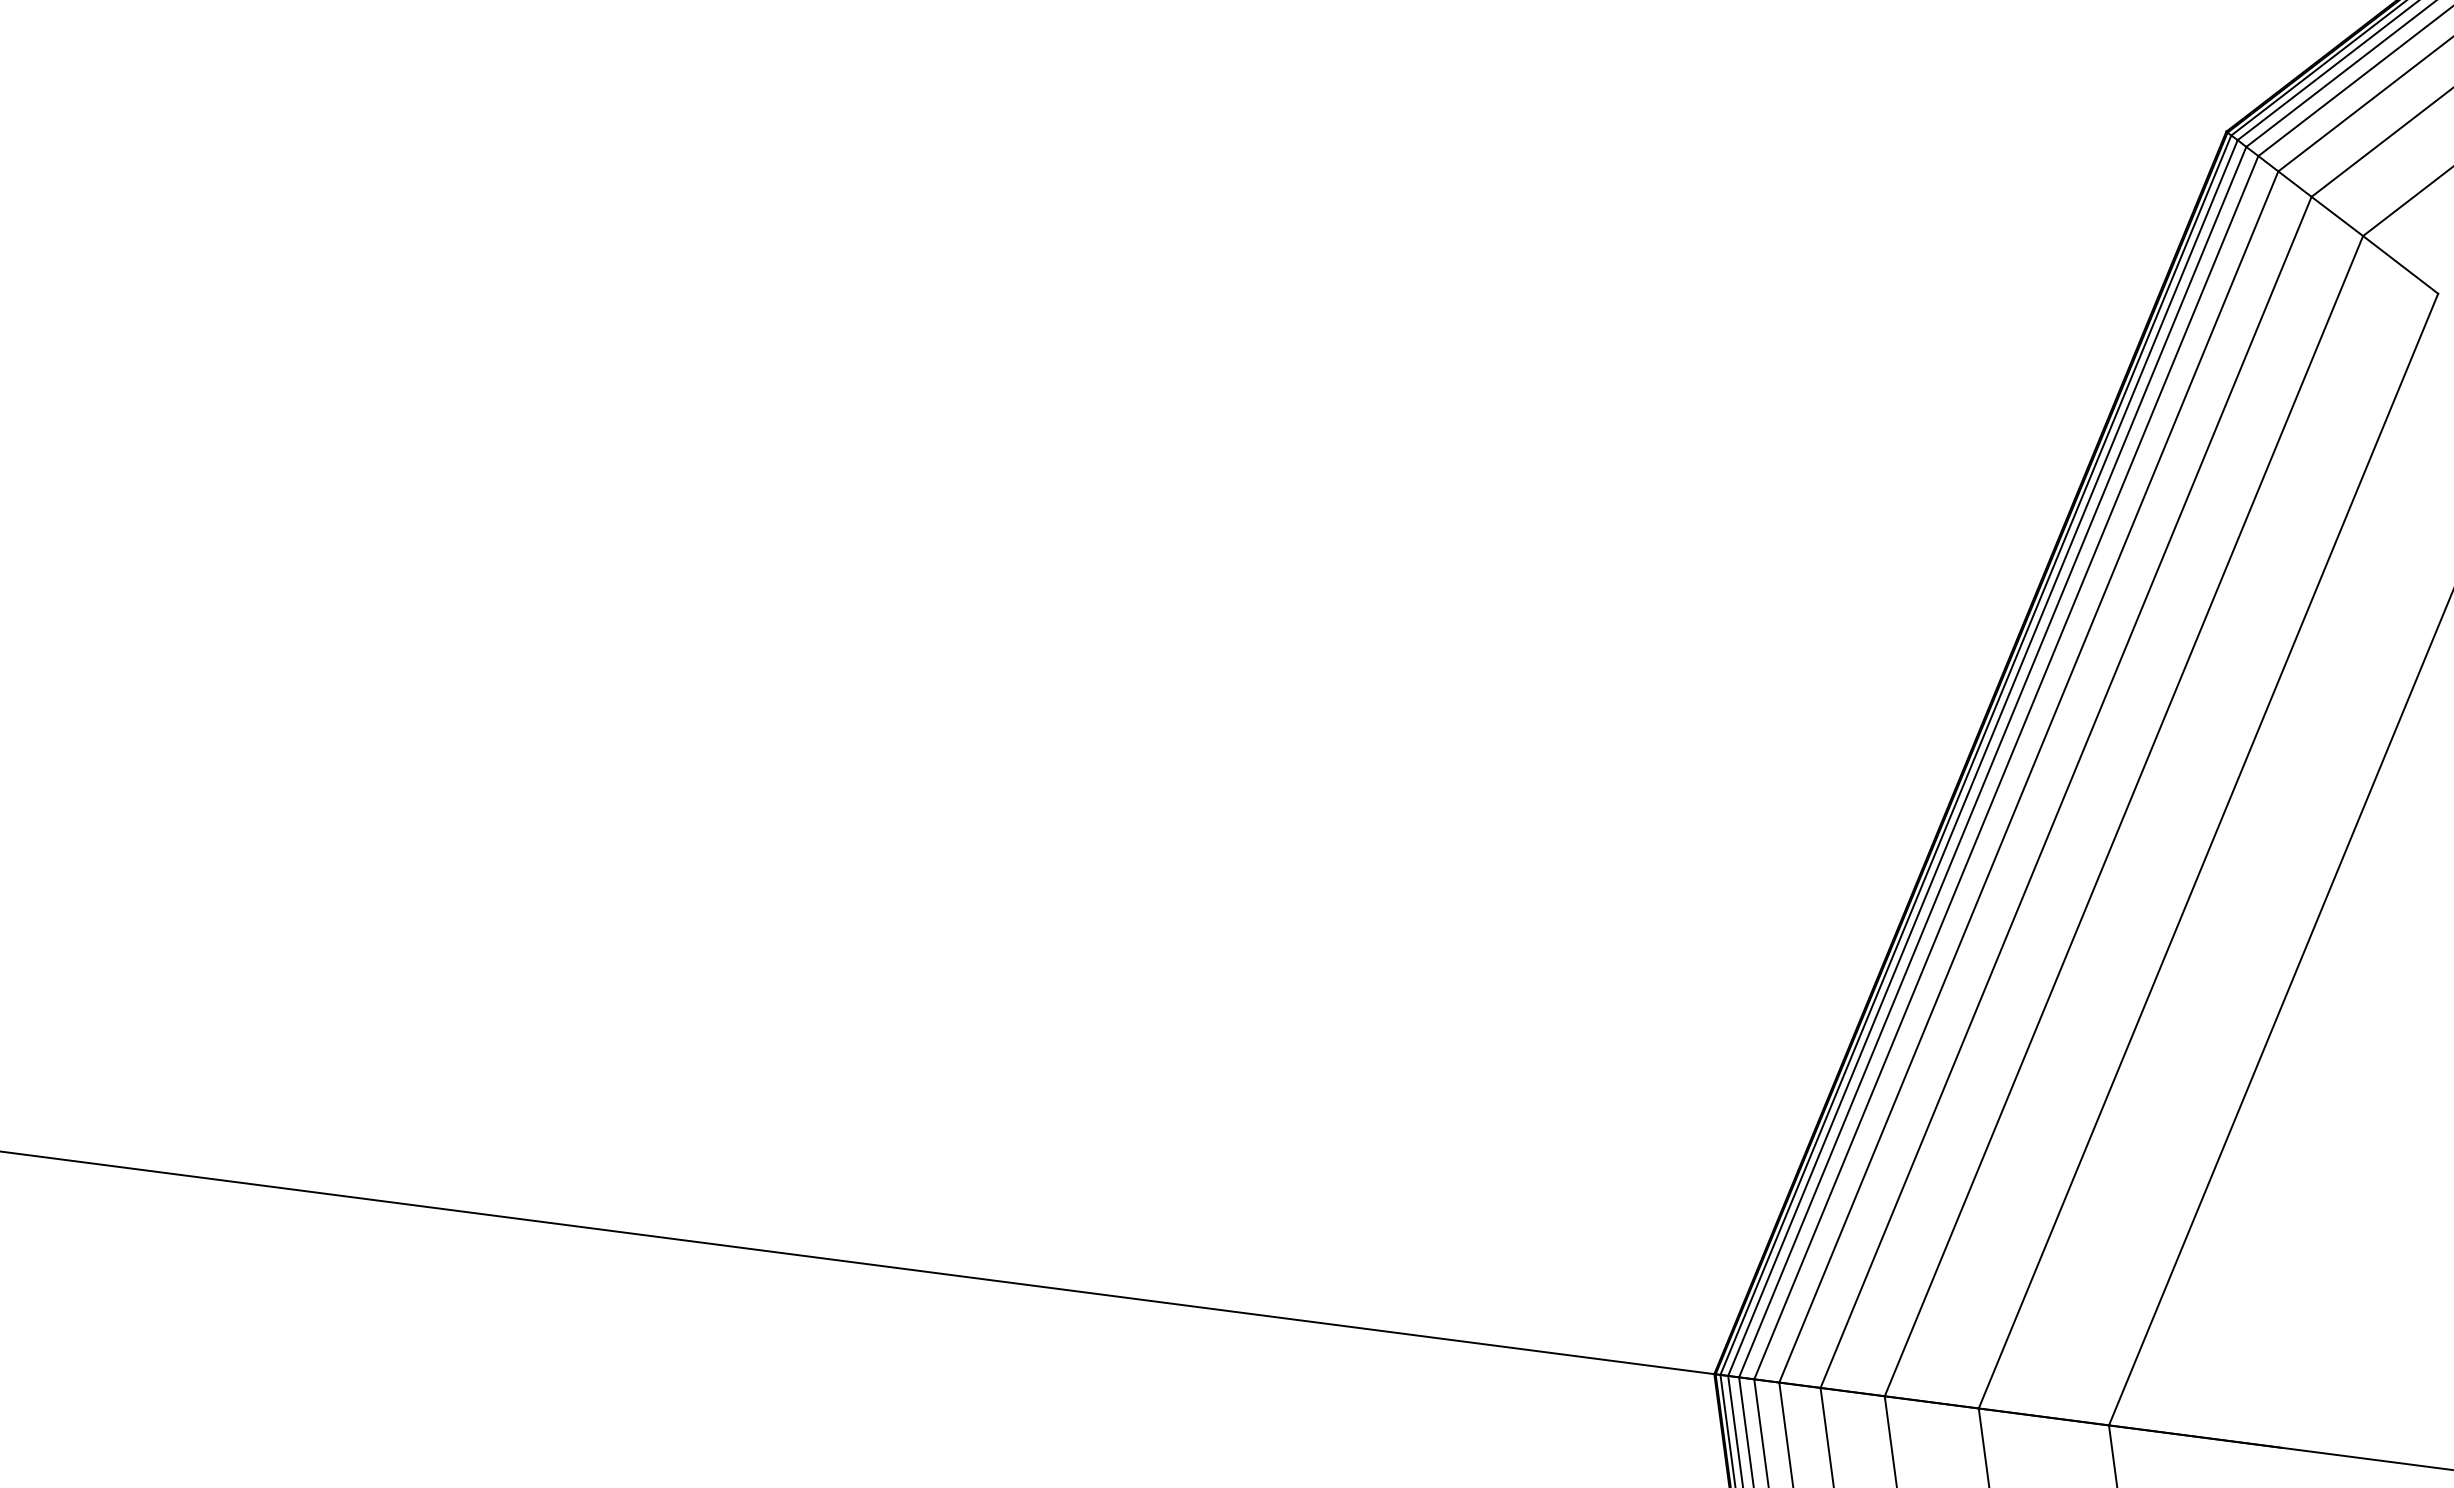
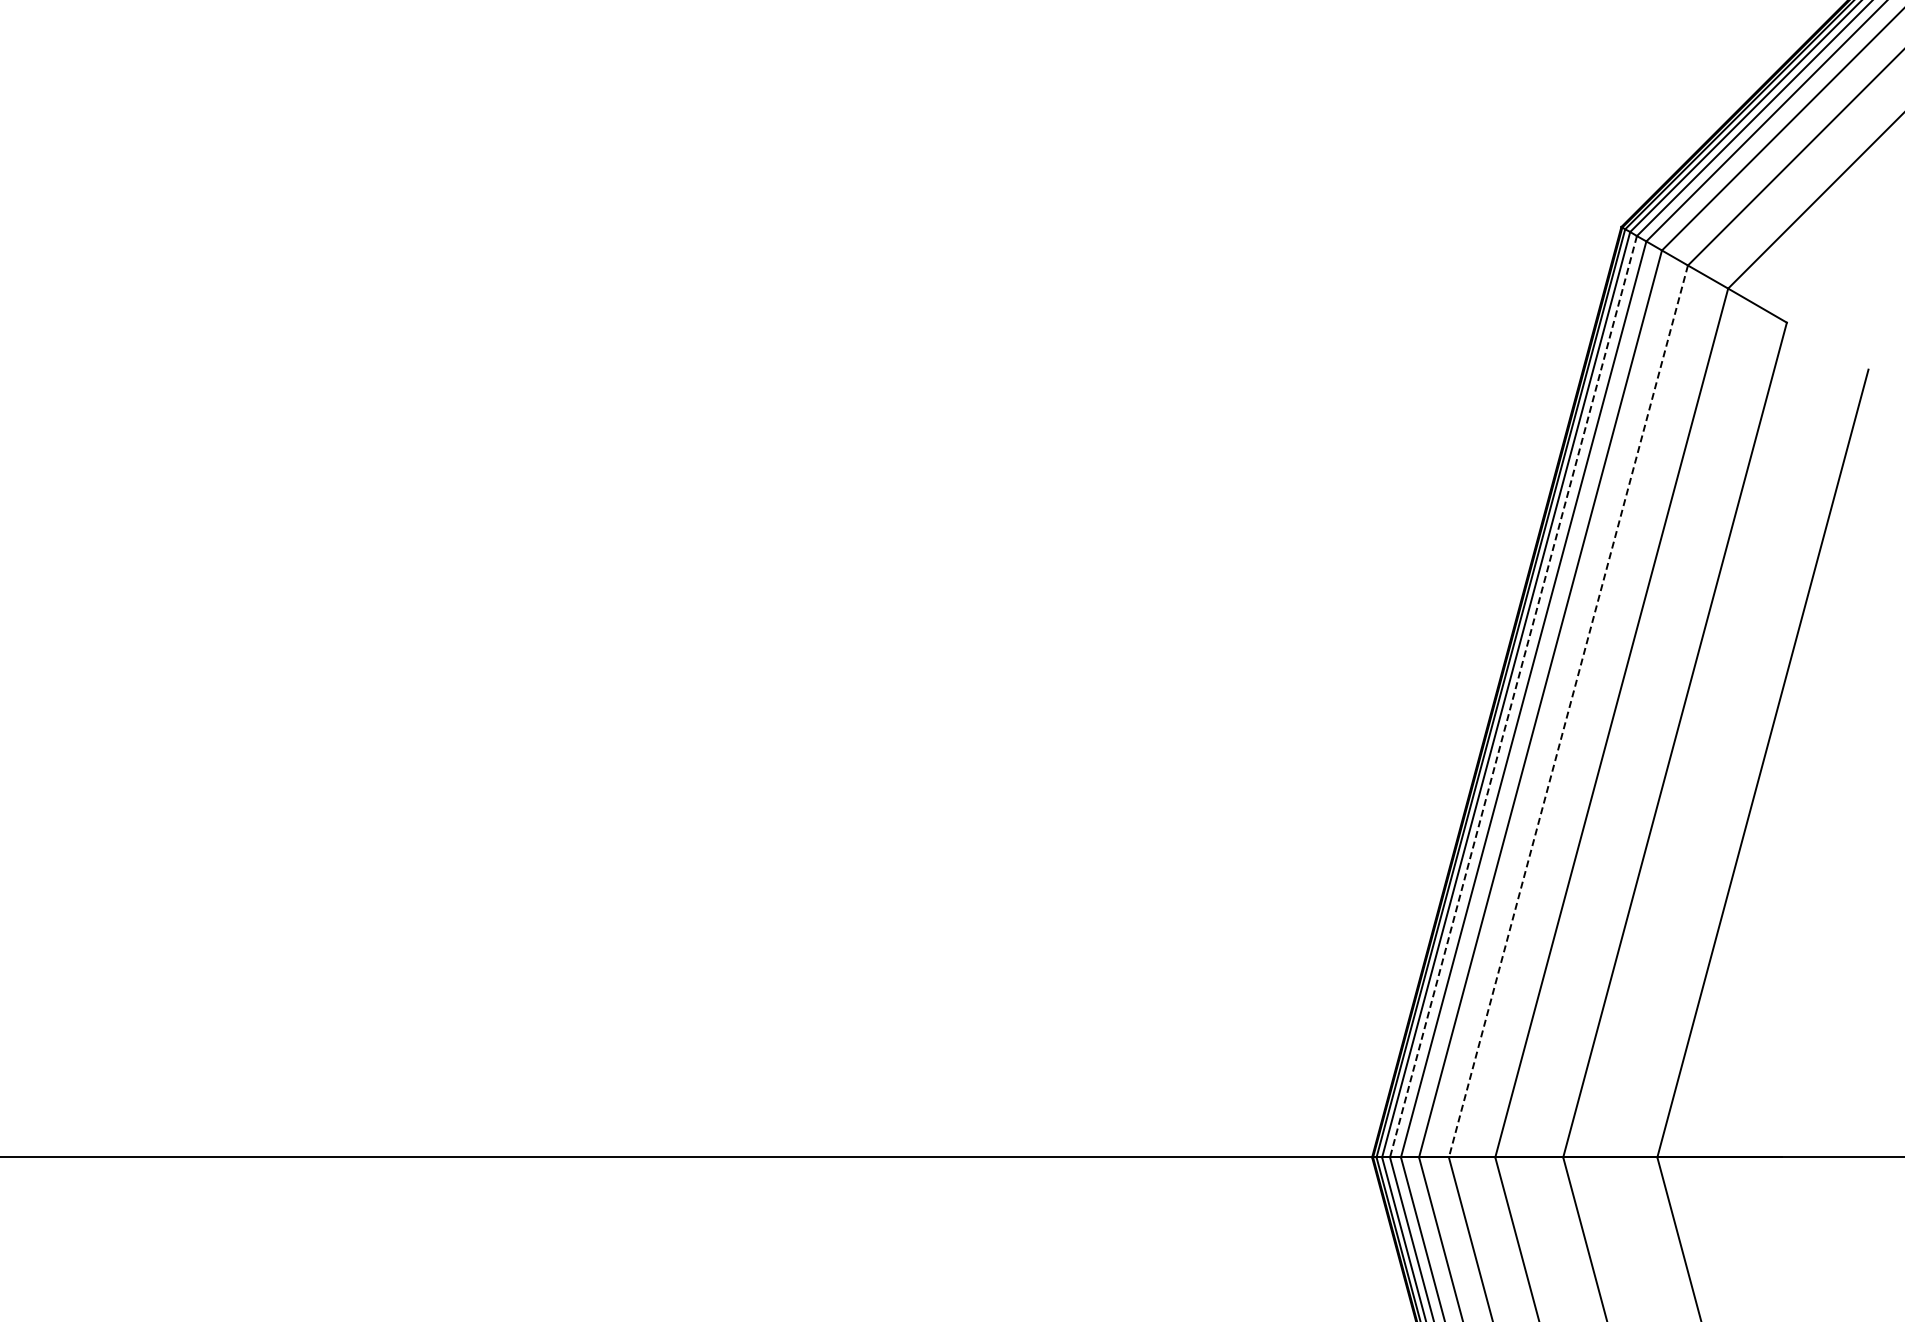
line: (1992, 761) -> (1513, 696), solid -> dashed
line: (2066, 792) -> (1568, 711), solid -> dashed

